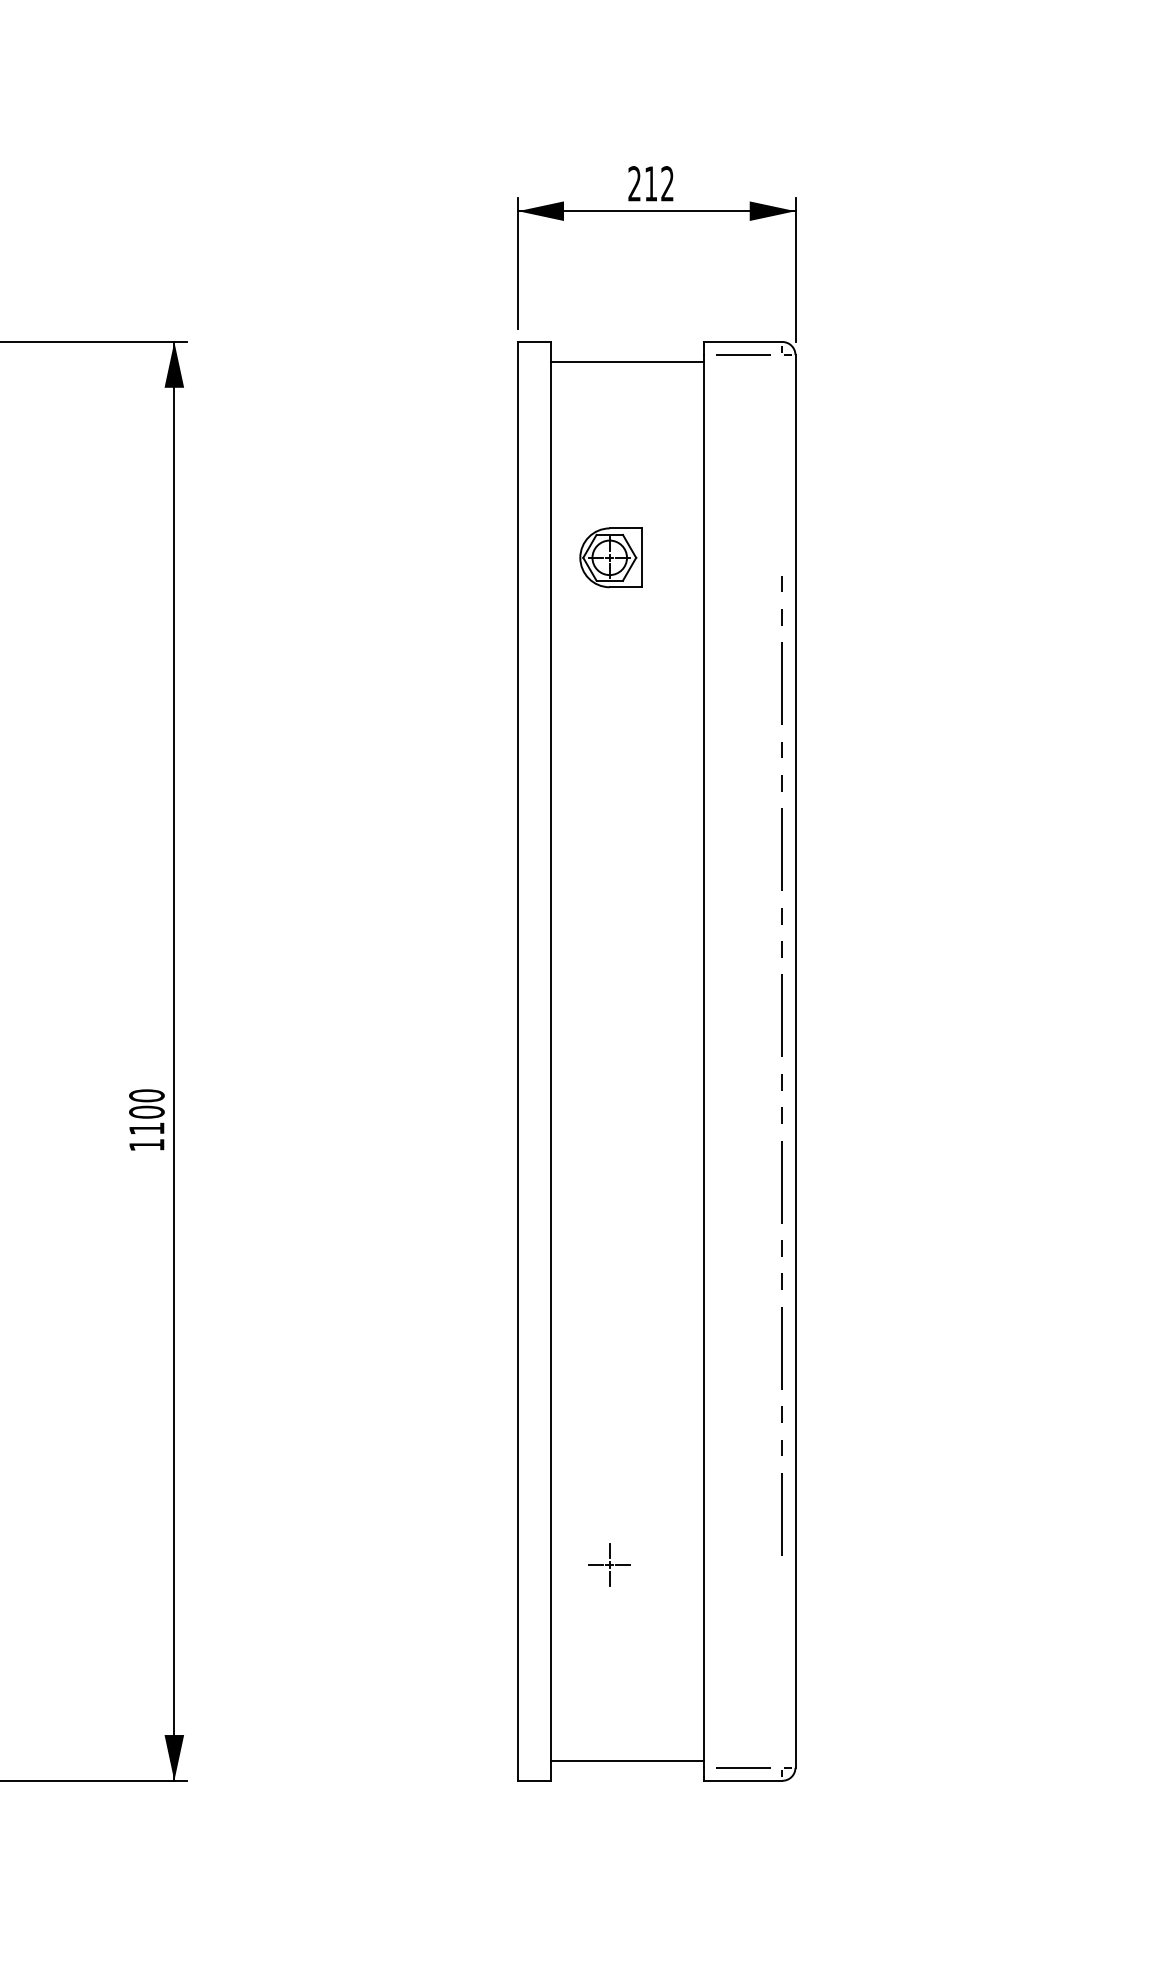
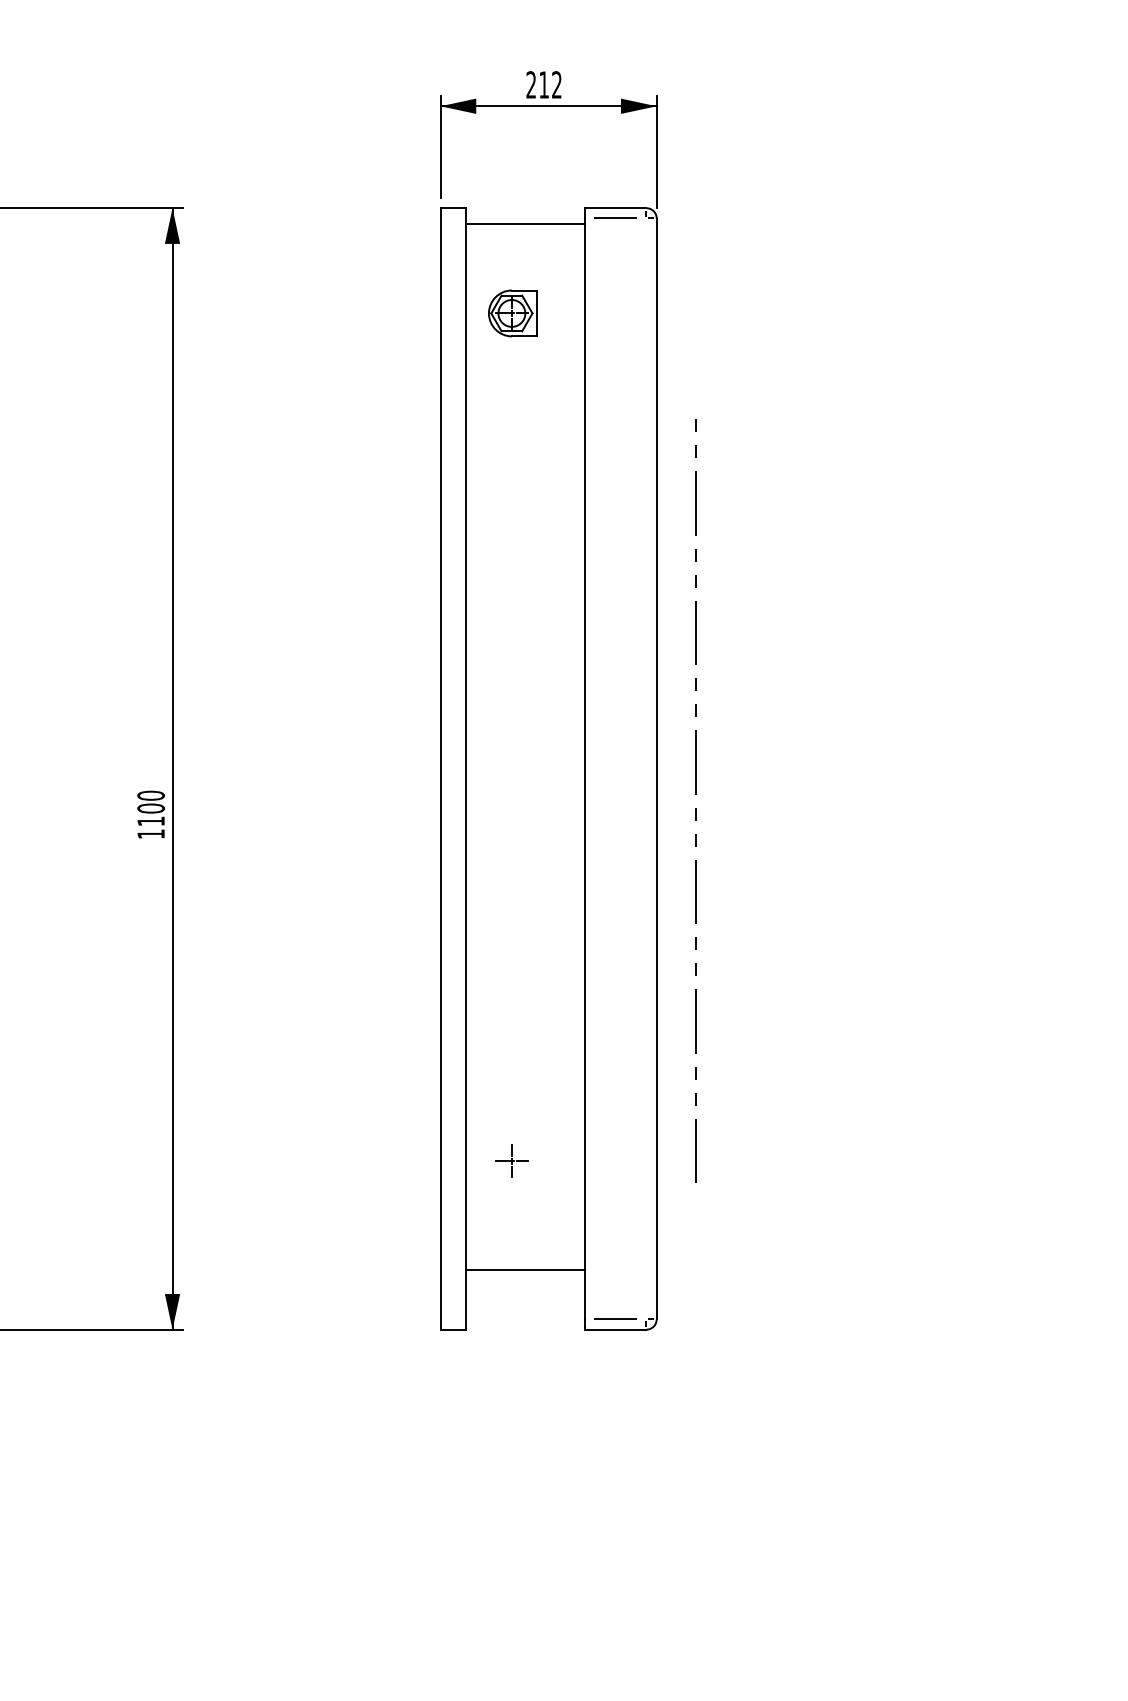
part: (610, 557) -> (512, 313), moved
line: (781, 1056) -> (695, 794), moved
line: (627, 1761) -> (525, 1270), moved

